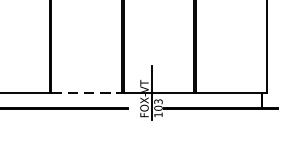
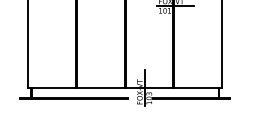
line: (86, 92) -> (100, 87), dashed -> solid

